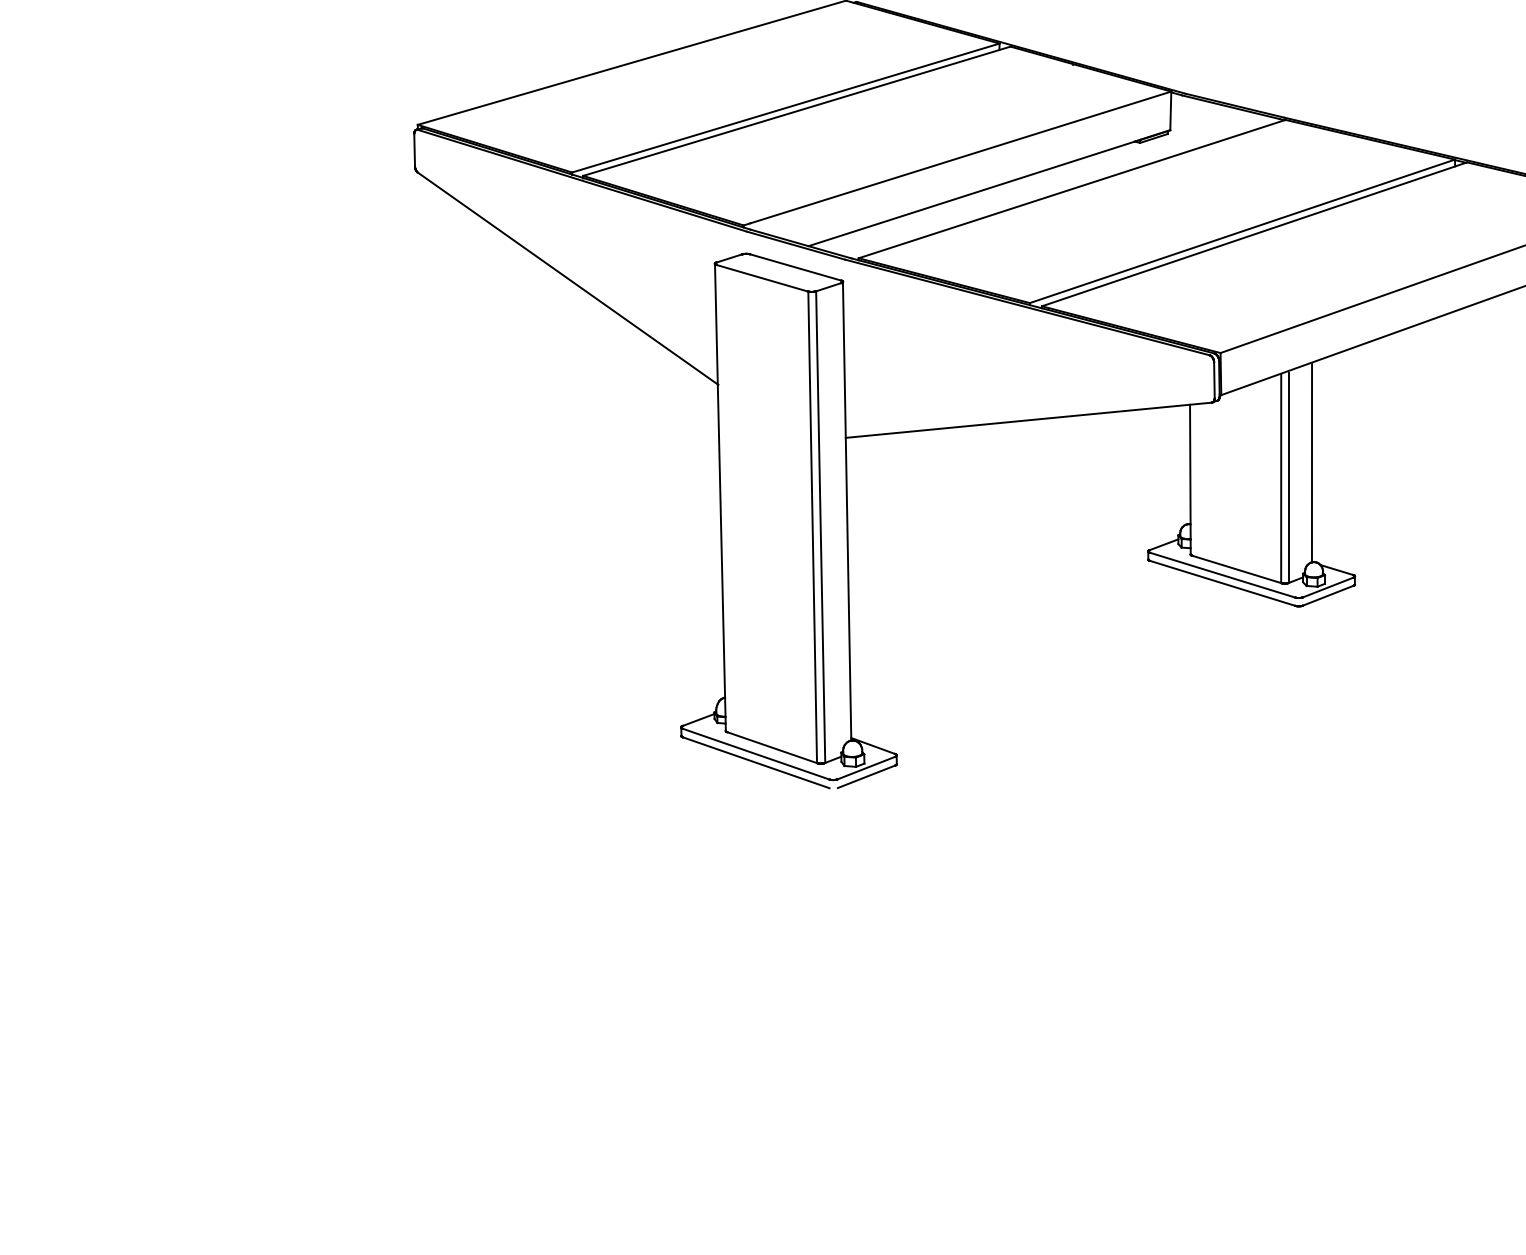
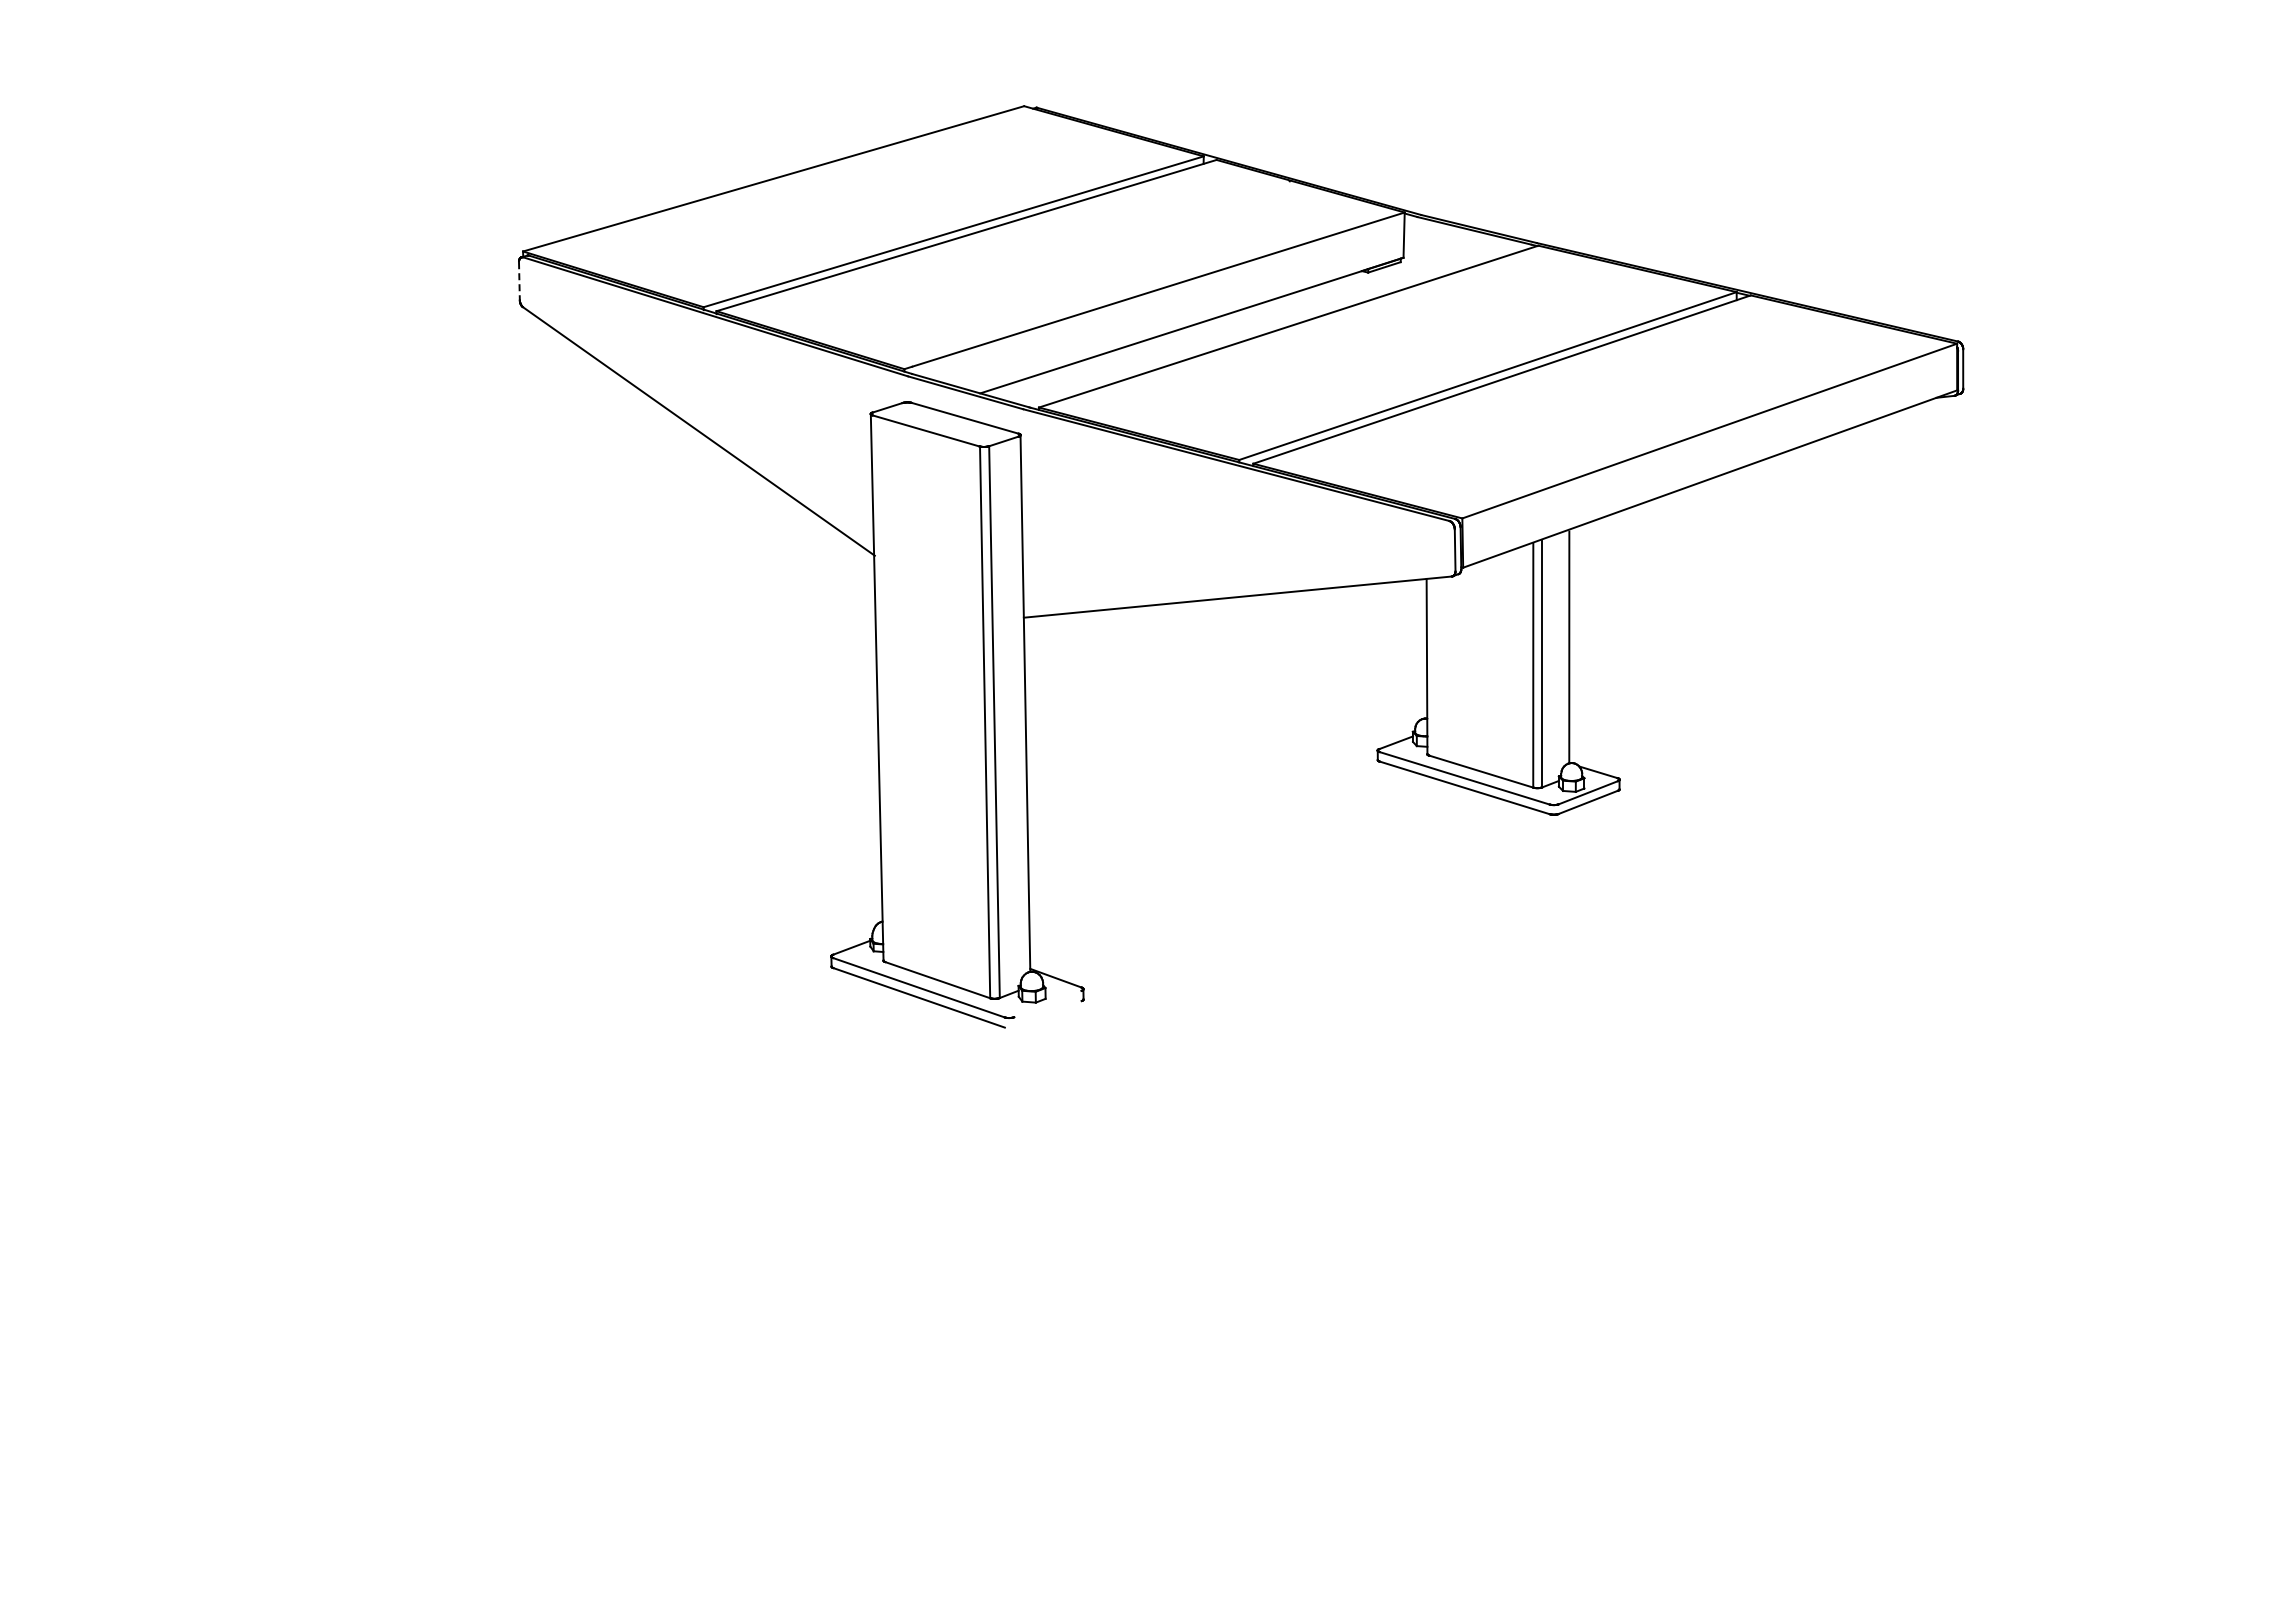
line: (414, 150) -> (519, 281), solid -> dashed
line: (865, 767) -> (1047, 1003), removed
line: (865, 777) -> (1047, 1014), removed

